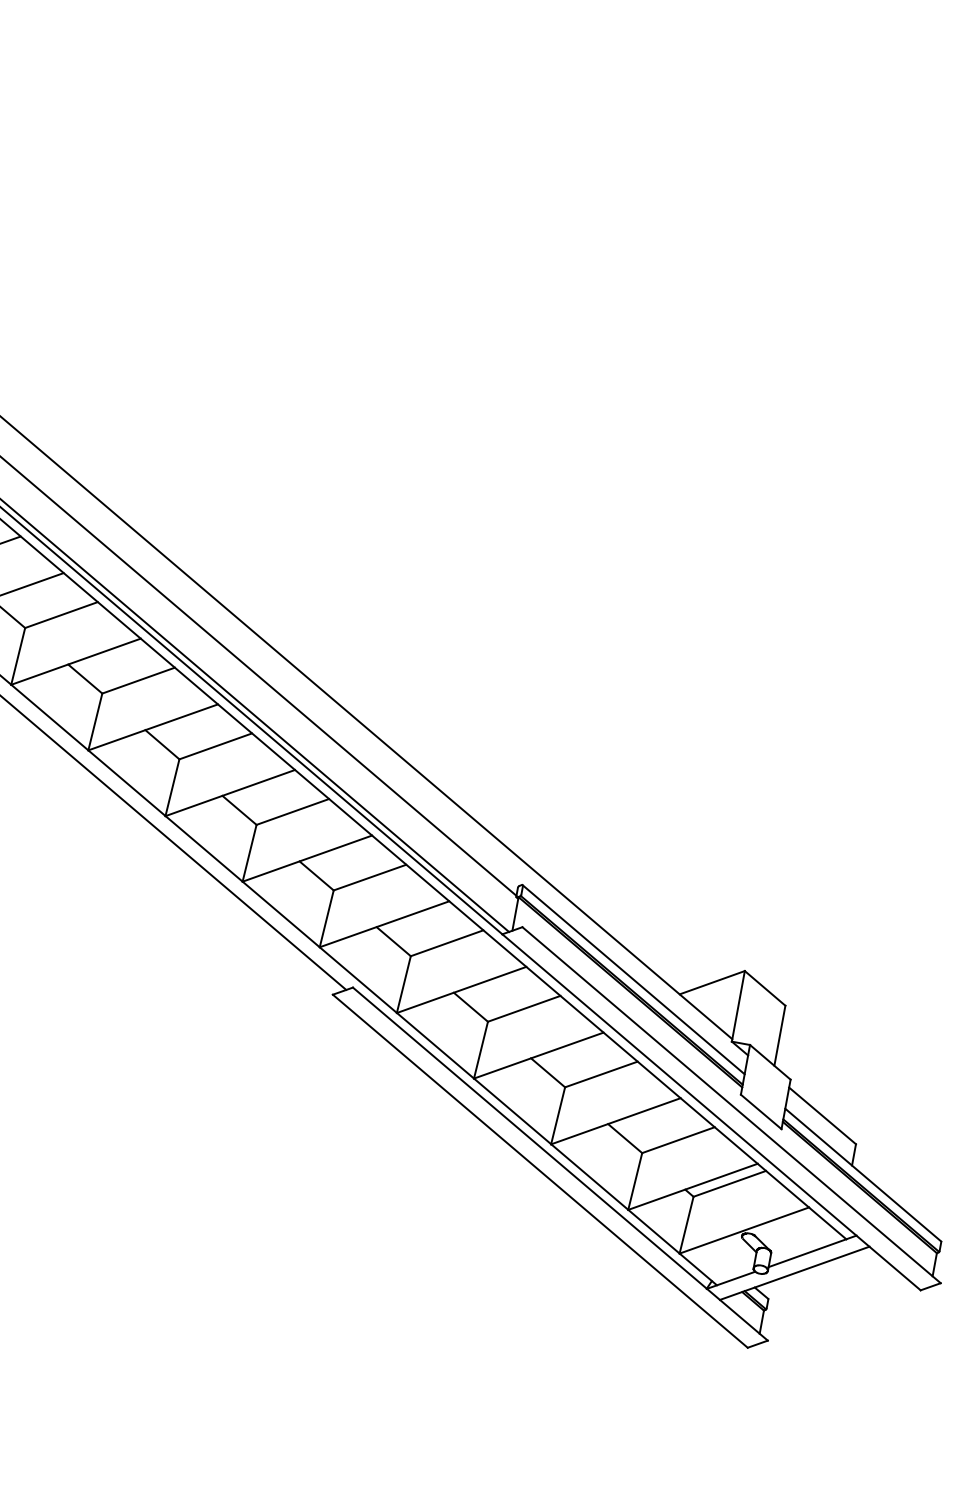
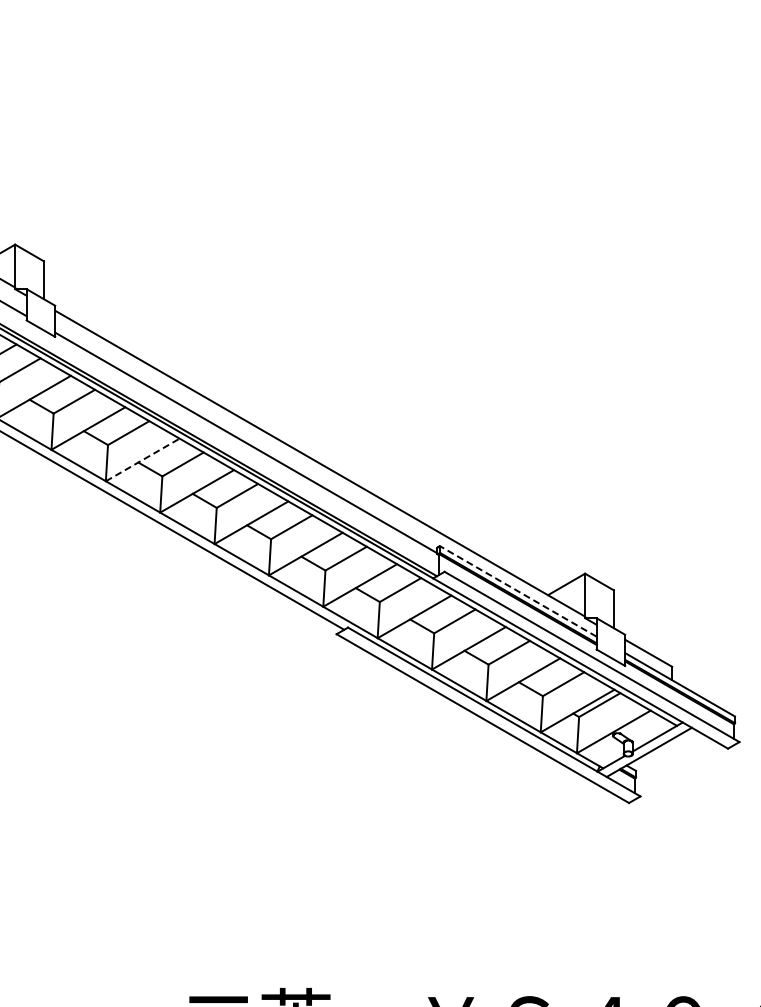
line: (75, 660) -> (142, 459), solid -> dashed
line: (633, 979) -> (518, 591), solid -> dashed

